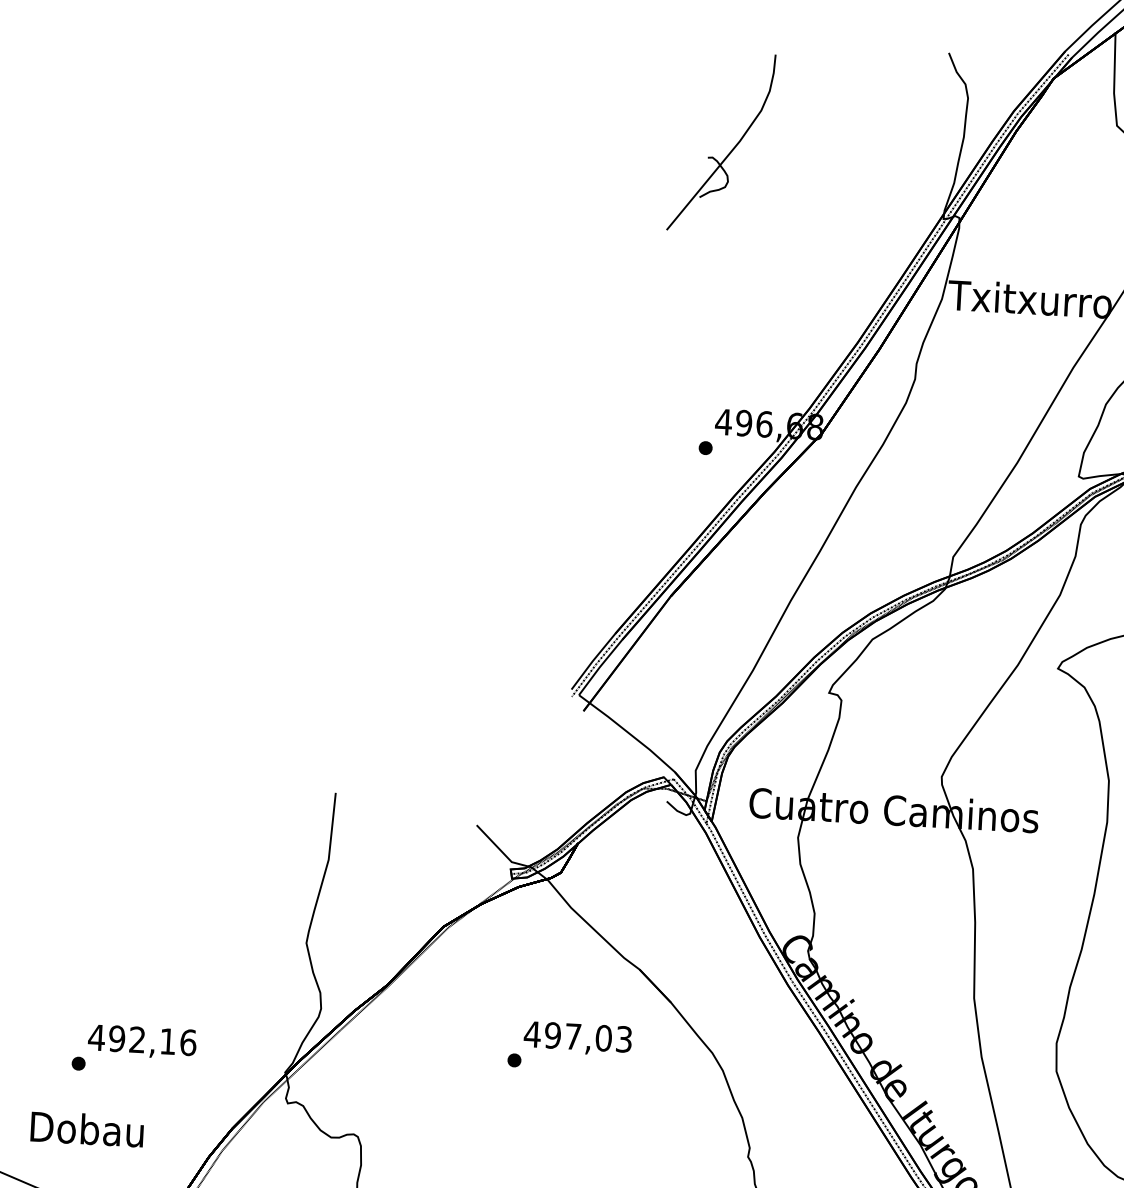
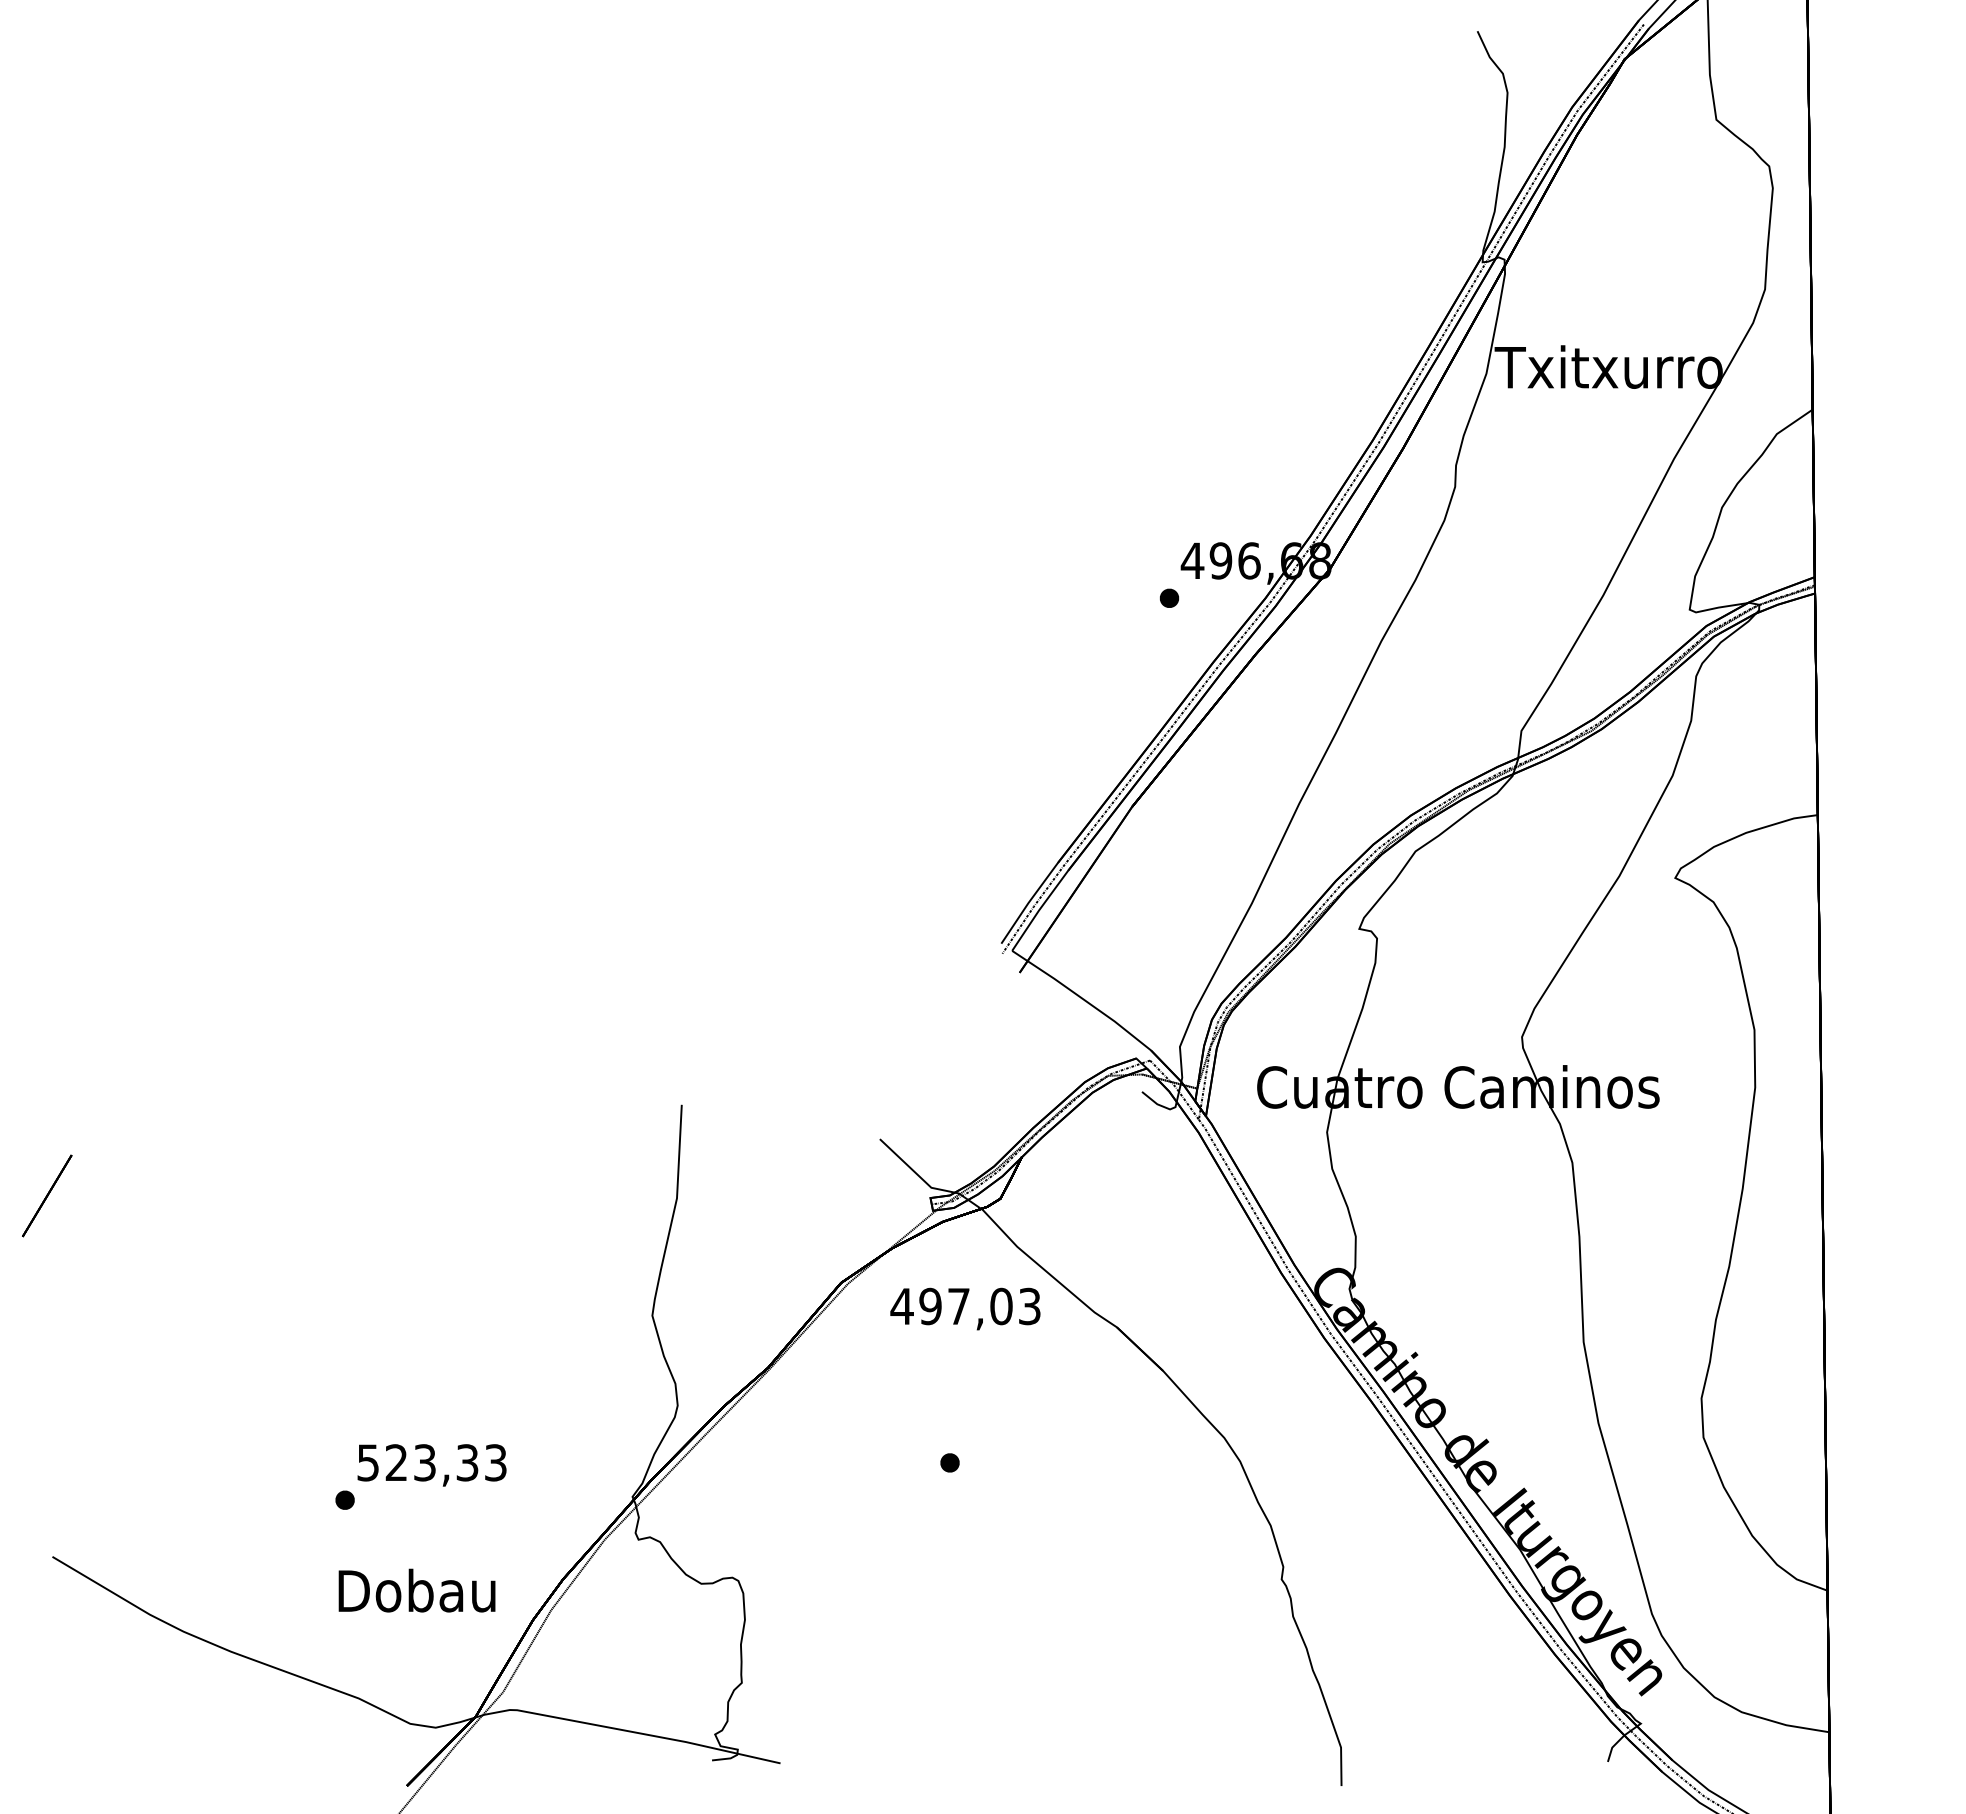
part: (730, 151) -> (1181, 184), removed
text: (577, 1038) -> (965, 1308), moved
text: (142, 1039) -> (431, 1462), 492,16 -> 523,33
text: (86, 1129) -> (416, 1590), moved

